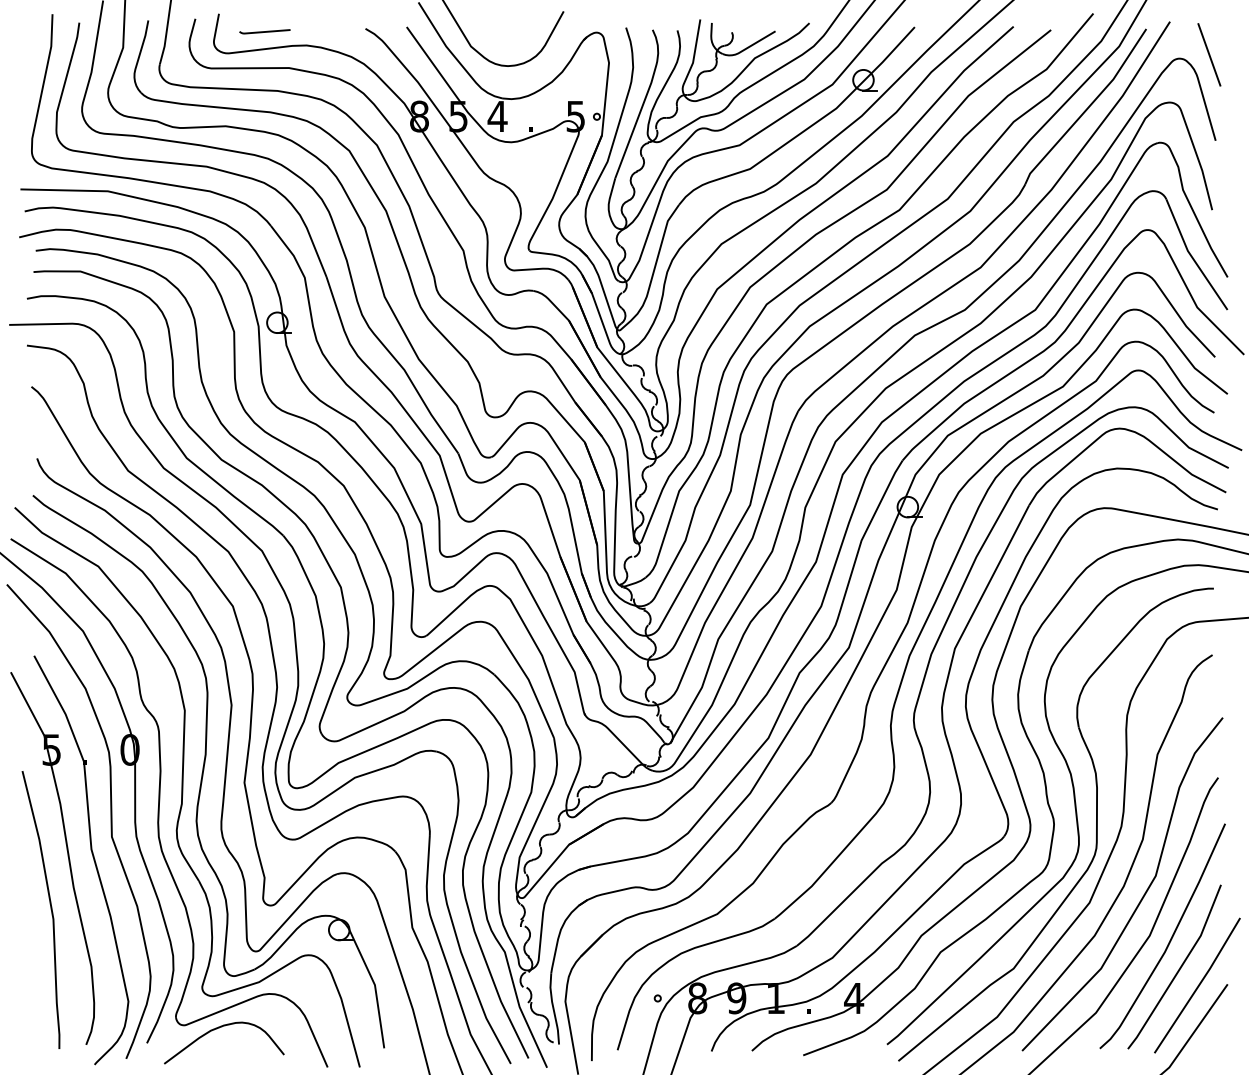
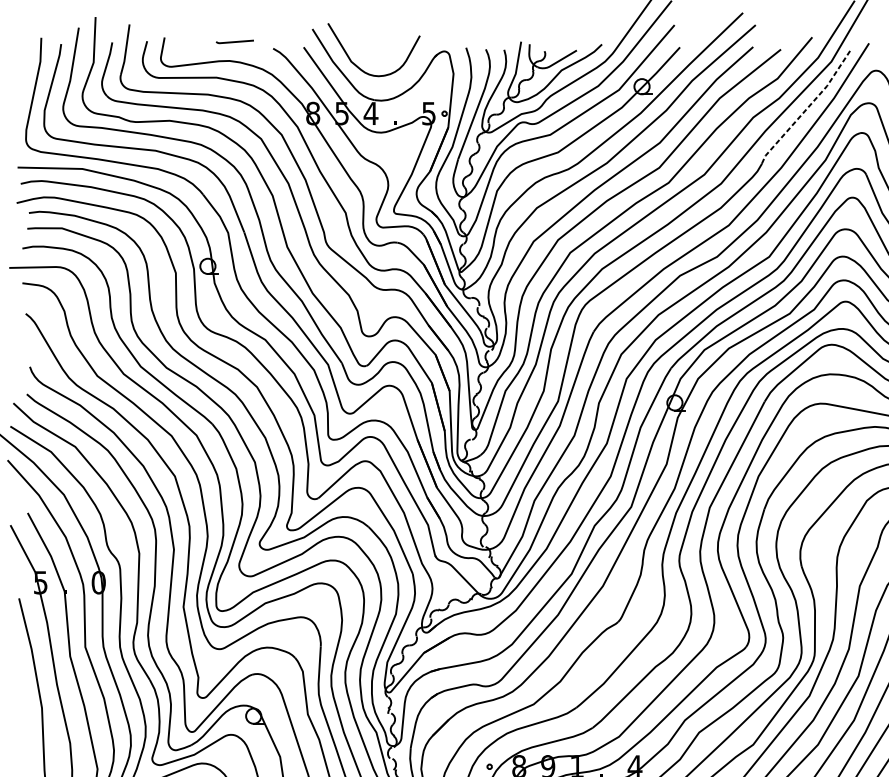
curve: (264, 31) -> (234, 41), moved
line: (1088, 107) -> (808, 106), solid -> dashed

